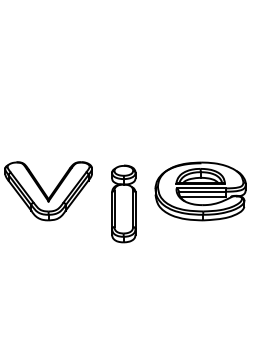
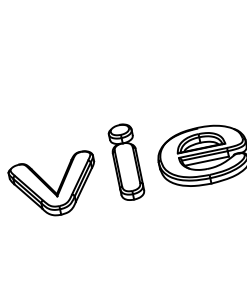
part: (123, 203) -> (126, 161), moved

